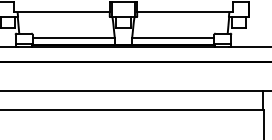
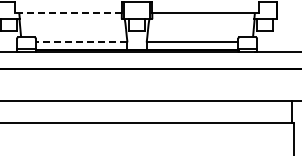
line: (61, 12) -> (68, 13), solid -> dashed
line: (73, 38) -> (81, 42), solid -> dashed

